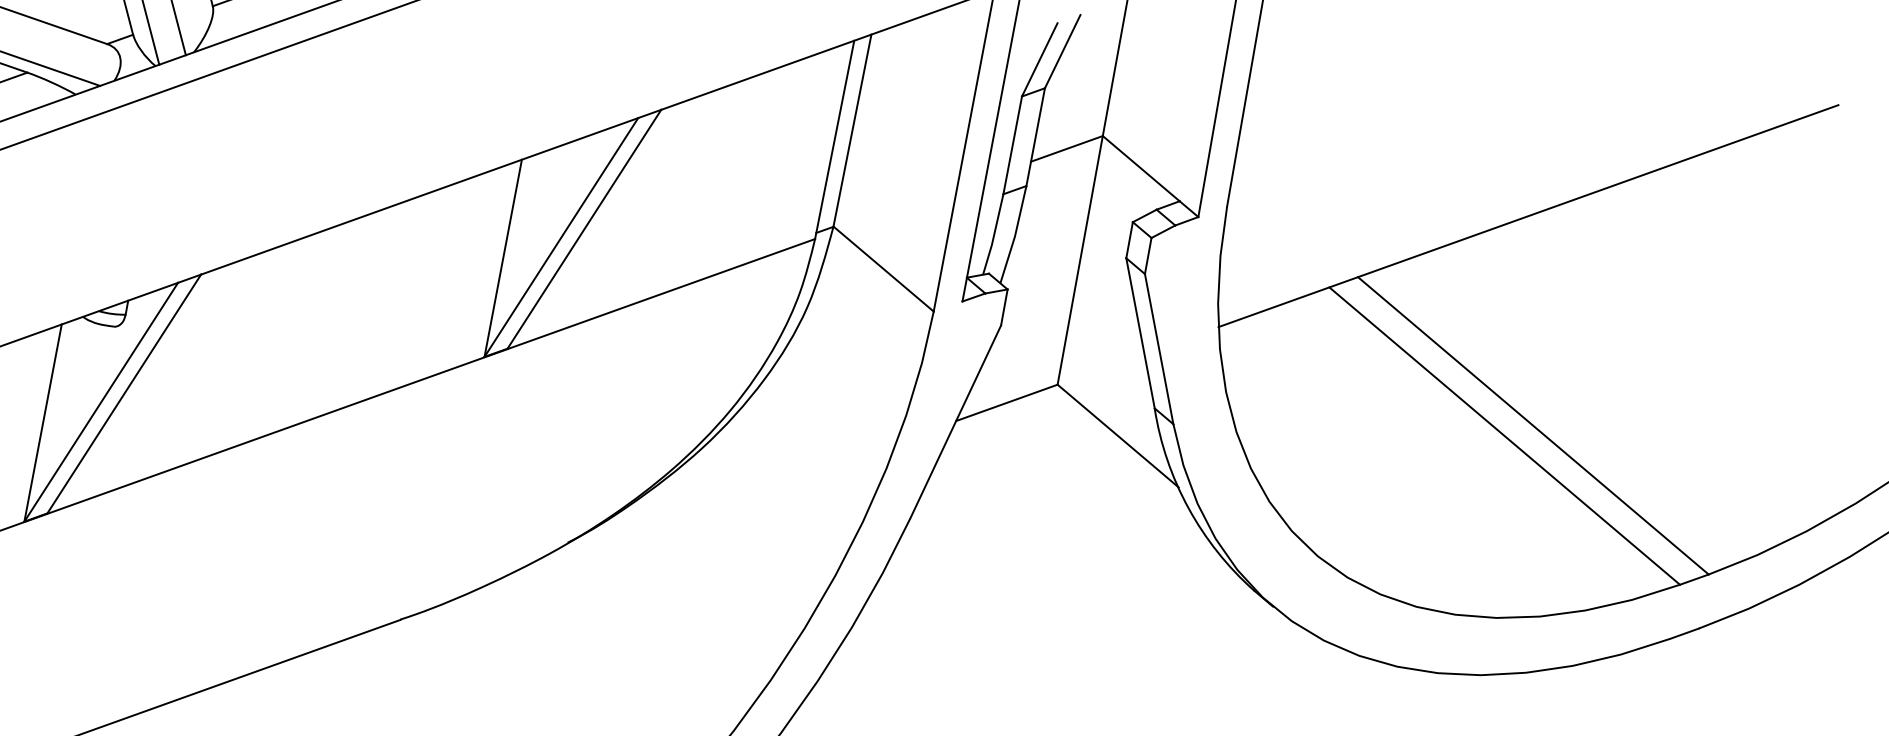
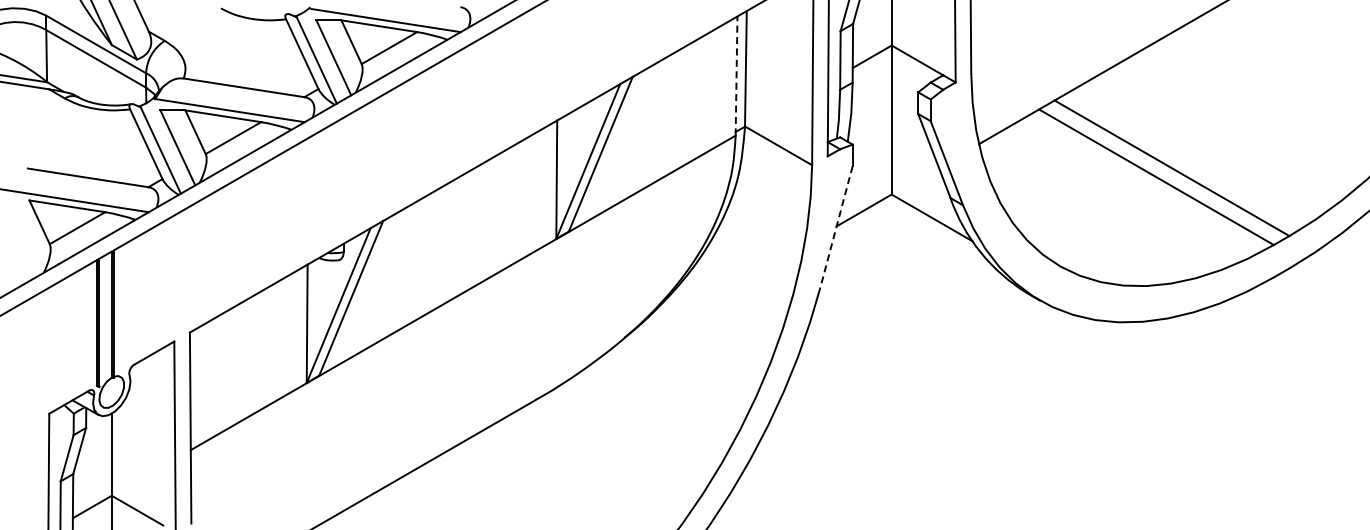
line: (834, 138) -> (736, 75), solid -> dashed
line: (955, 421) -> (836, 226), solid -> dashed

